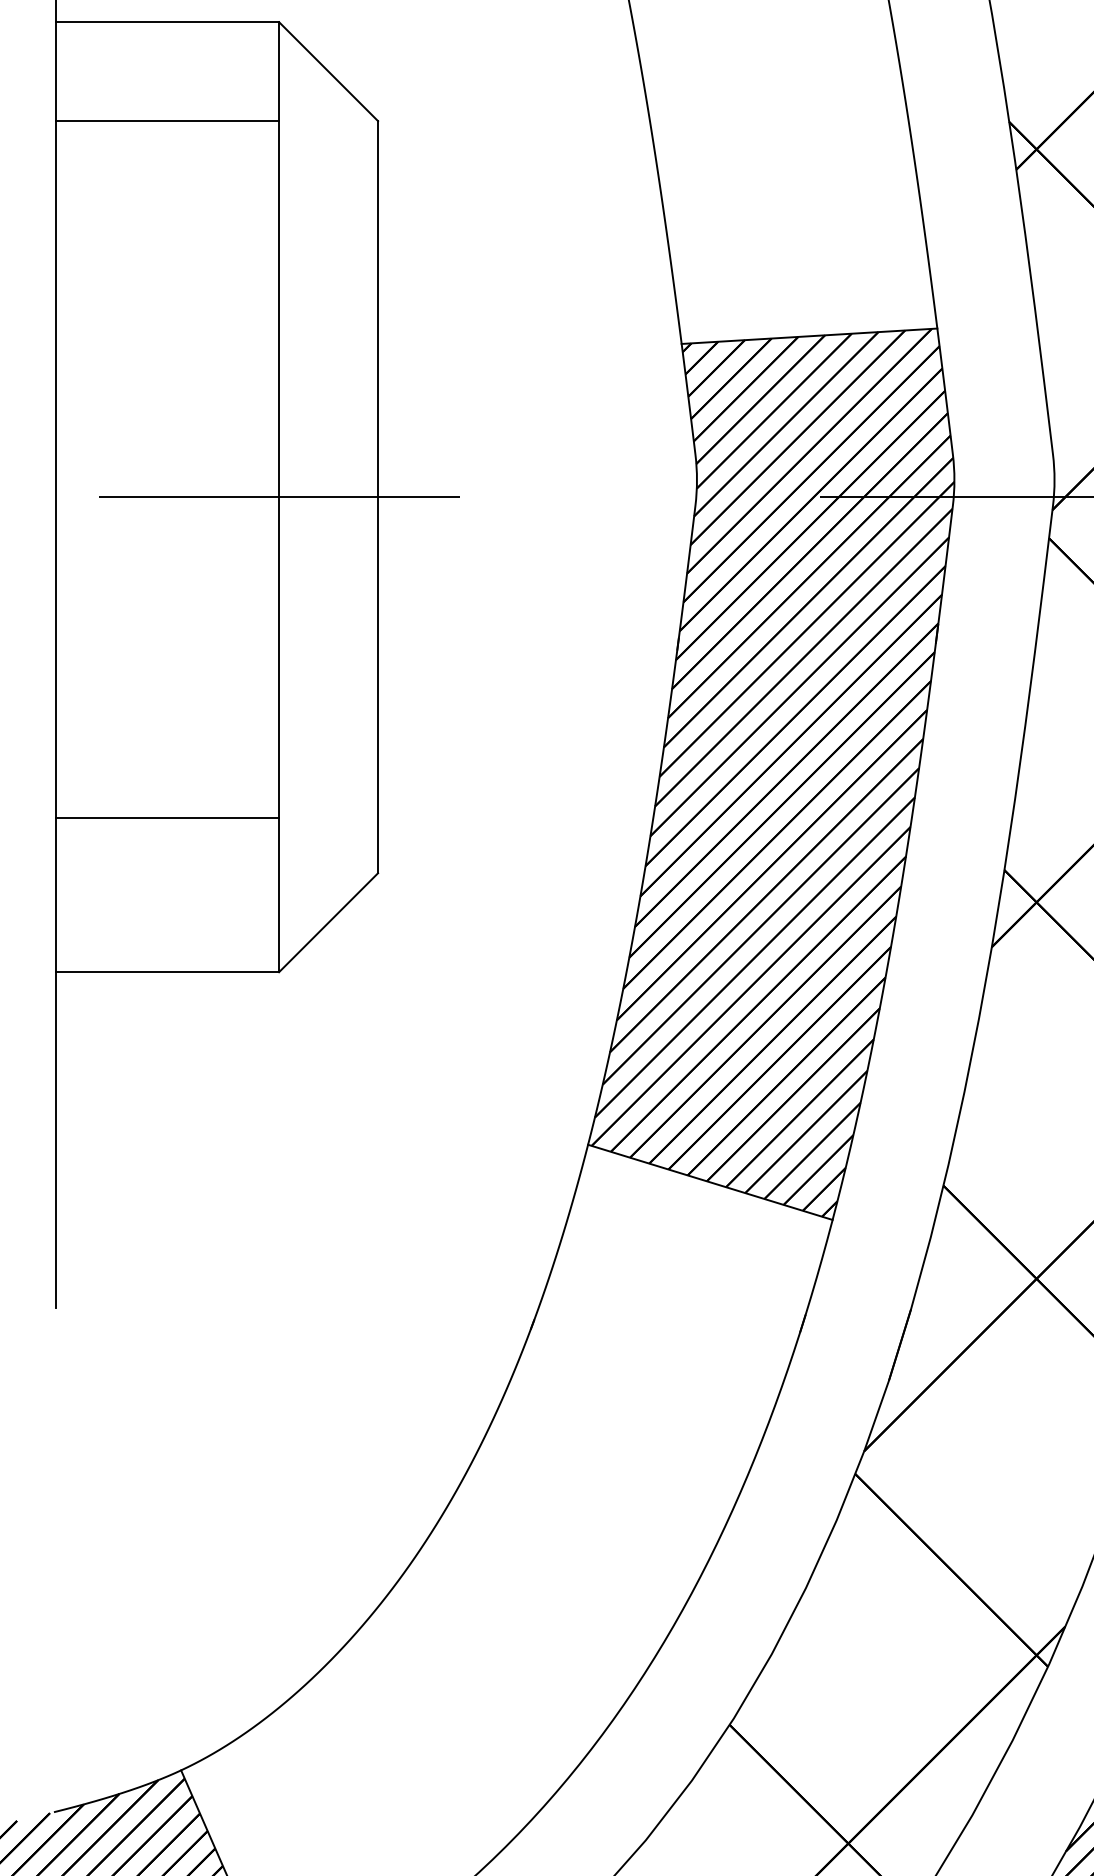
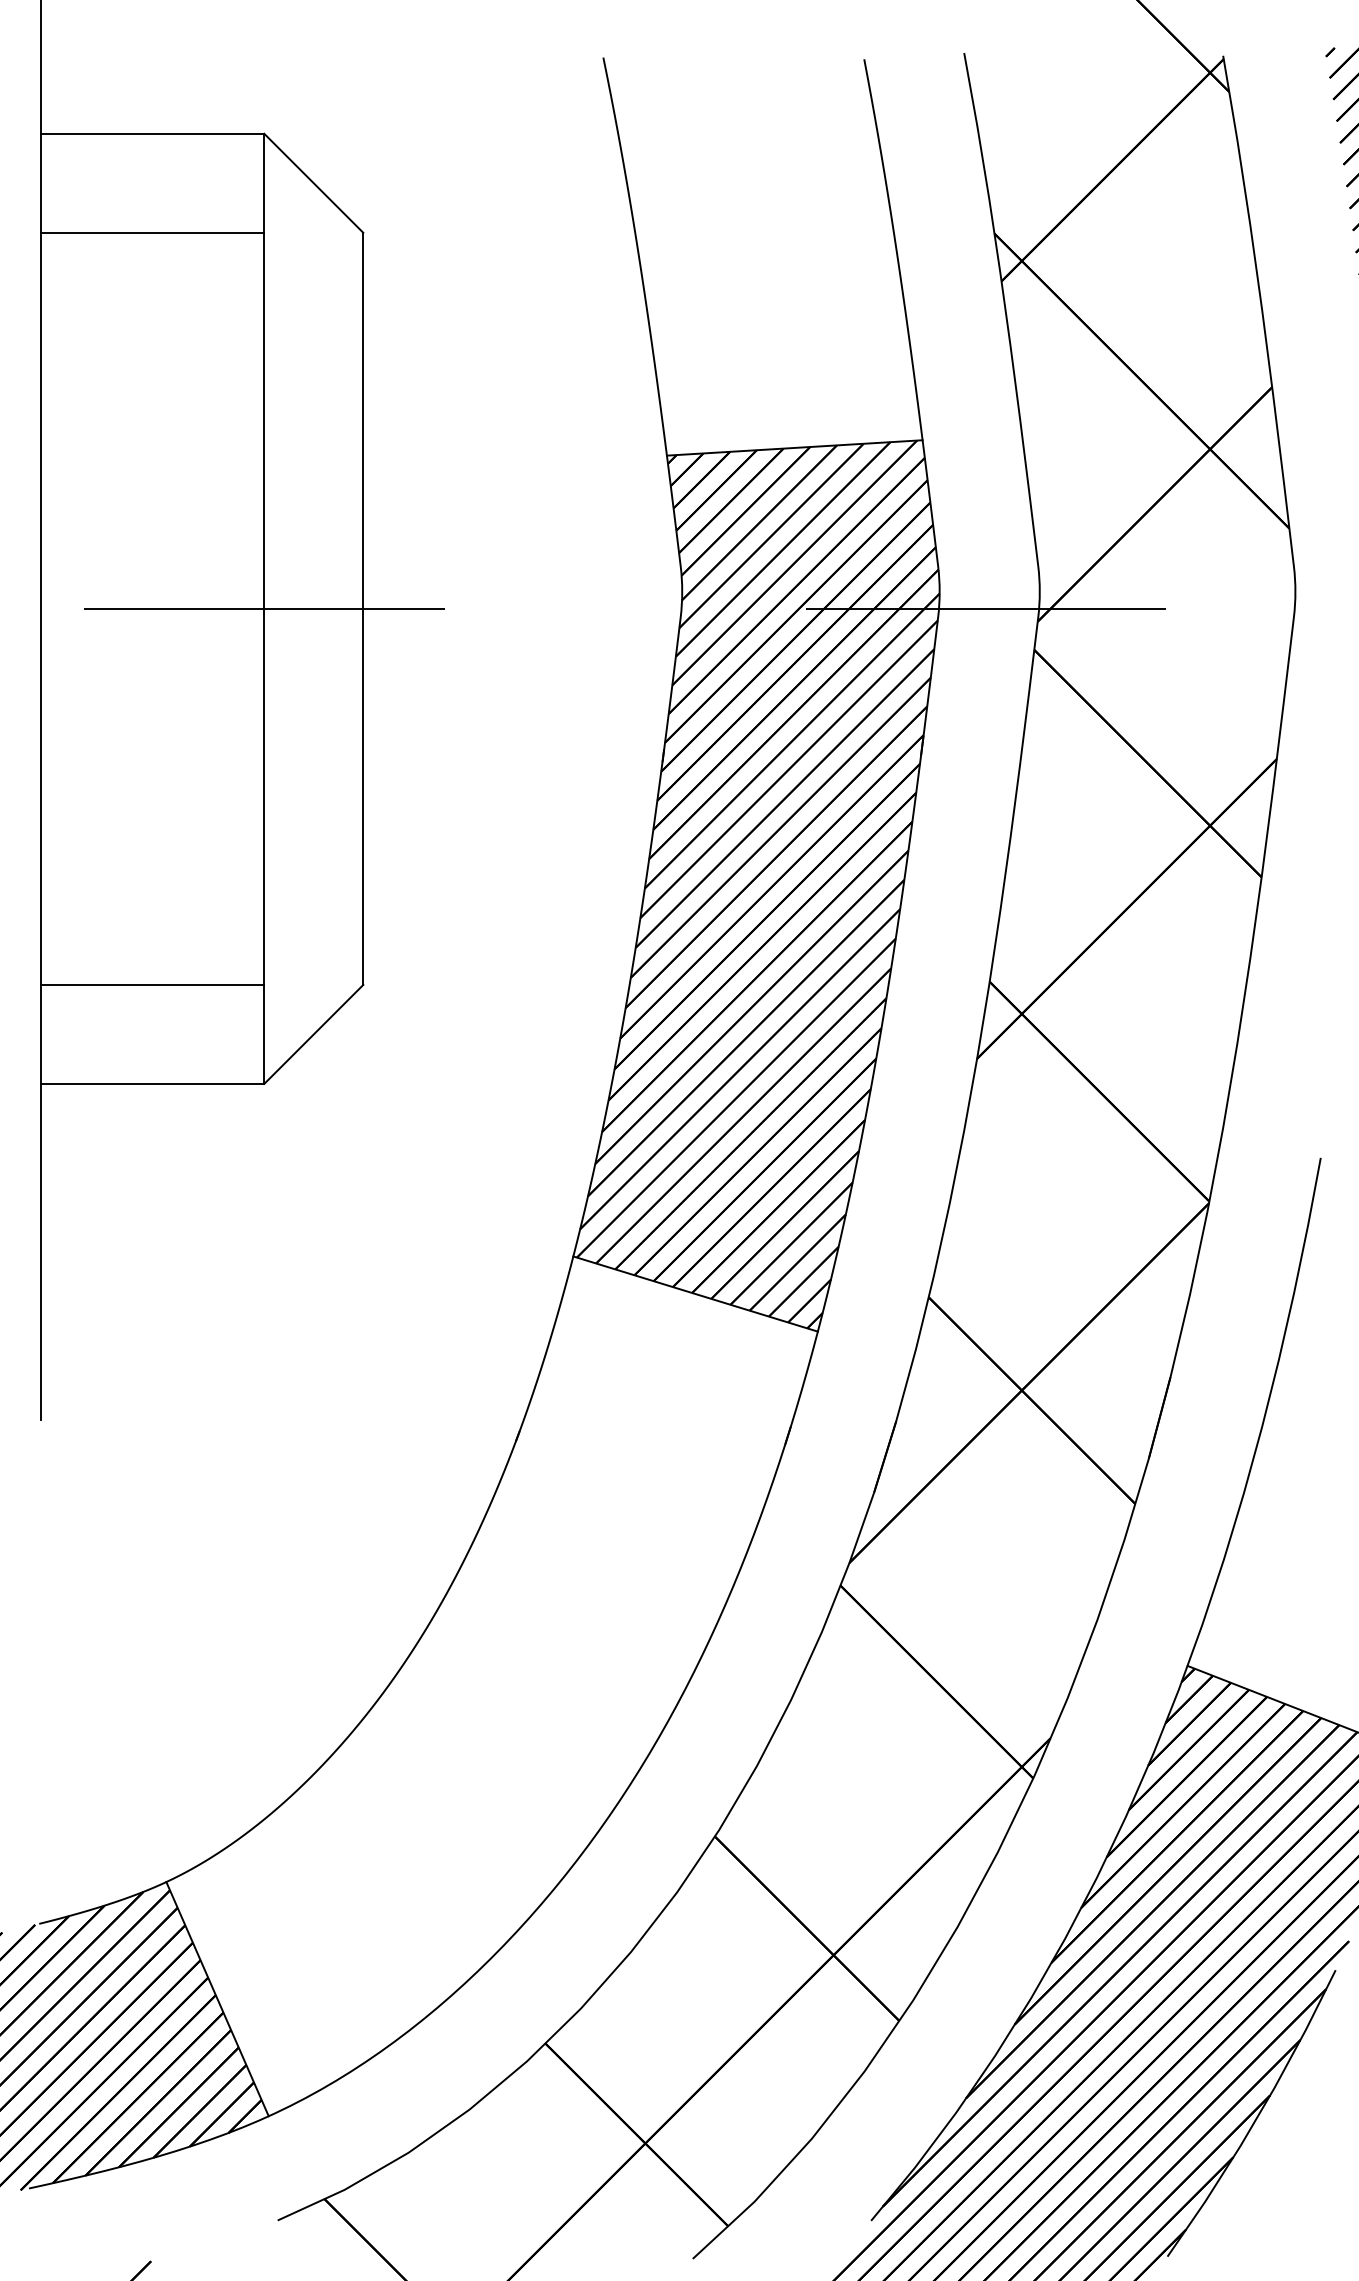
line: (167, 817) -> (152, 984), moved

